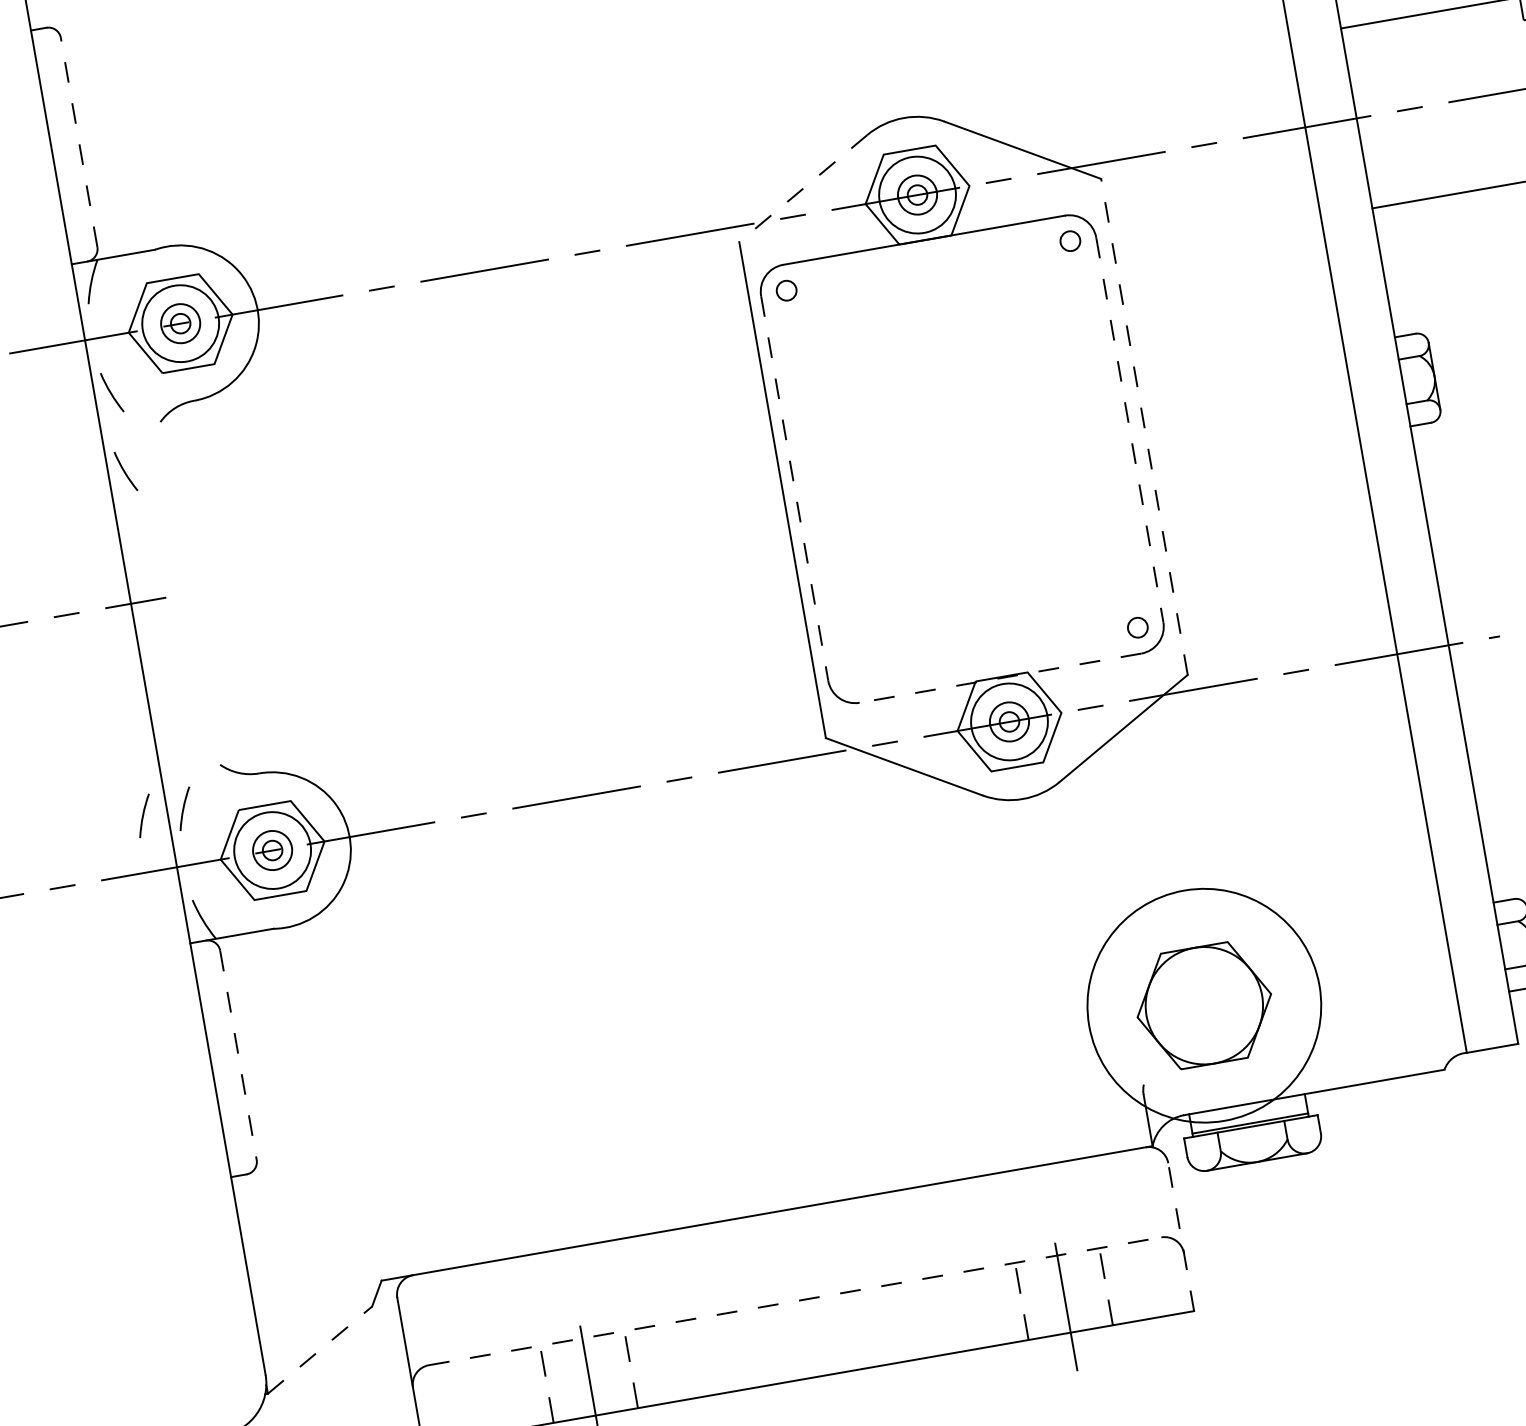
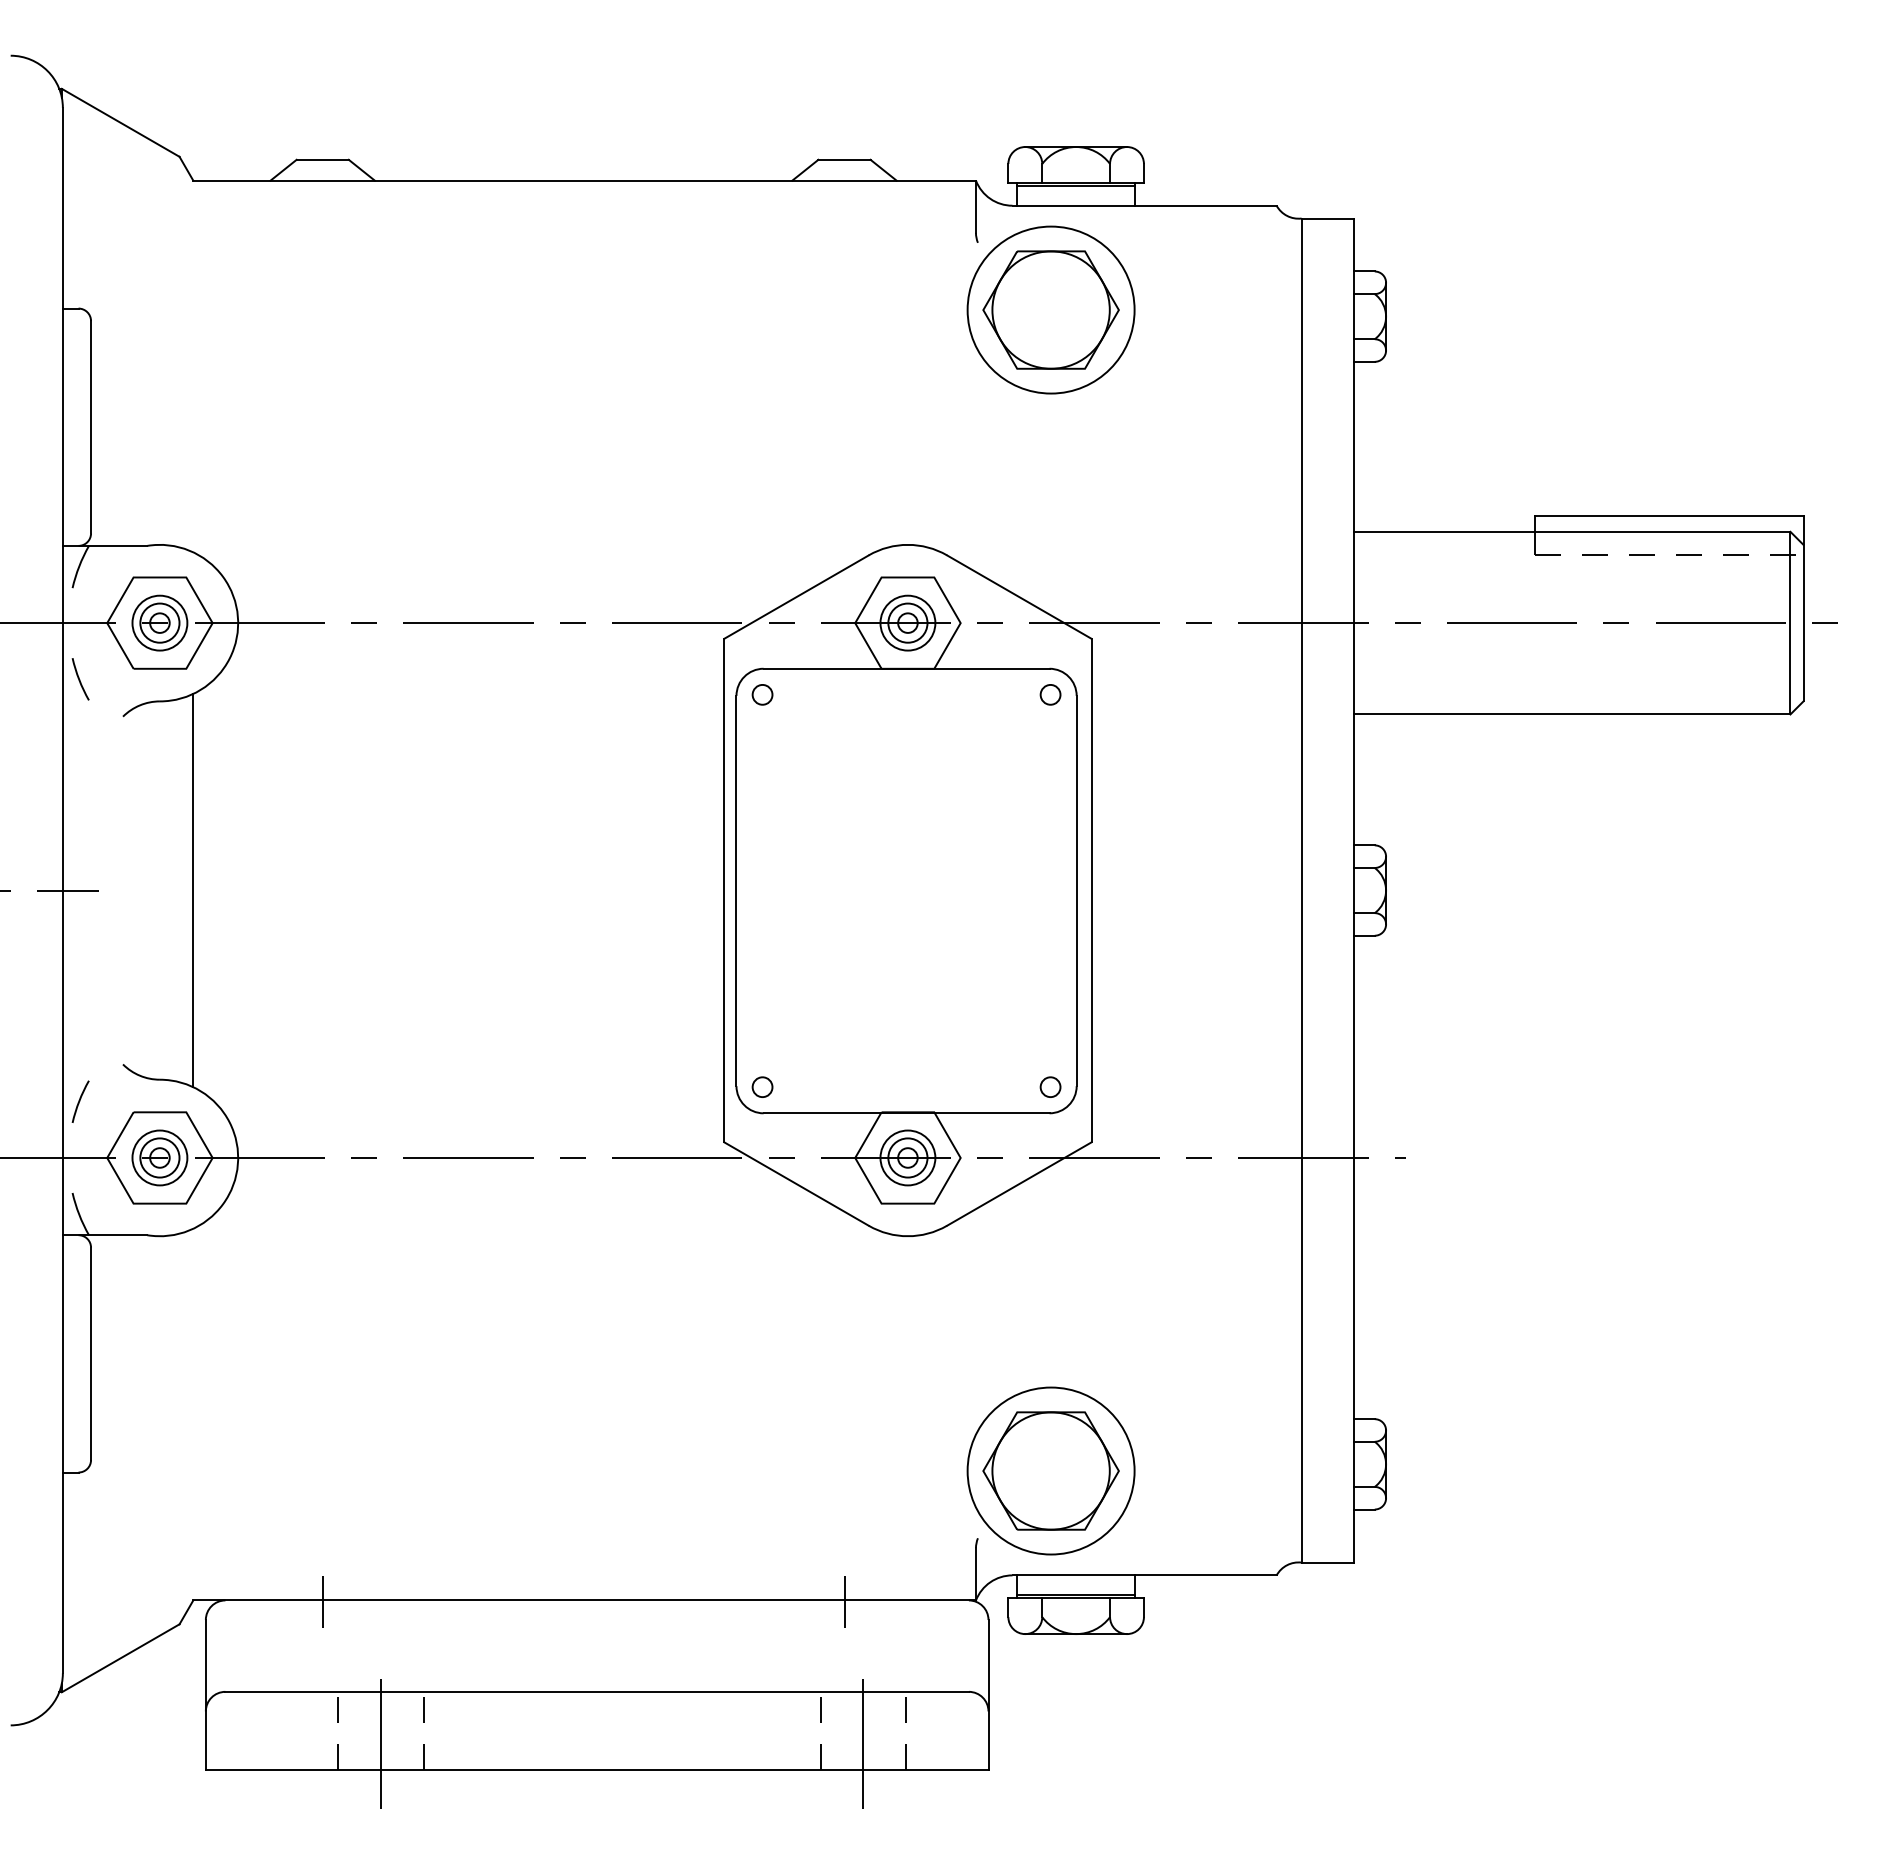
line: (79, 141) -> (91, 426), dashed -> solid
line: (803, 188) -> (796, 597), dashed -> solid
circle: (917, 194) -> (907, 622), size x0.71
circle: (180, 323) -> (159, 622), size x0.71
line: (1144, 426) -> (1091, 890), dashed -> solid
line: (1129, 430) -> (1076, 891), dashed -> solid
arc: (125, 471) -> (80, 759), removed
line: (794, 488) -> (736, 891), dashed -> solid
line: (259, 581) -> (193, 890), added
circle: (853, 676) -> (762, 1086), added
line: (1000, 678) -> (906, 1113), dashed -> solid
circle: (1008, 721) -> (907, 1157), size x0.71
arc: (144, 815) -> (39, 1101), removed
circle: (272, 850) -> (159, 1157), size x0.71
circle: (1203, 1005) -> (1050, 1470), size x0.71
line: (239, 1055) -> (91, 1354), dashed -> solid
line: (1023, 1169) -> (844, 1601), added
line: (1181, 1236) -> (988, 1694), dashed -> solid
line: (509, 1259) -> (322, 1601), added
line: (795, 1300) -> (597, 1691), dashed -> solid
line: (319, 1350) -> (120, 1658), dashed -> solid

